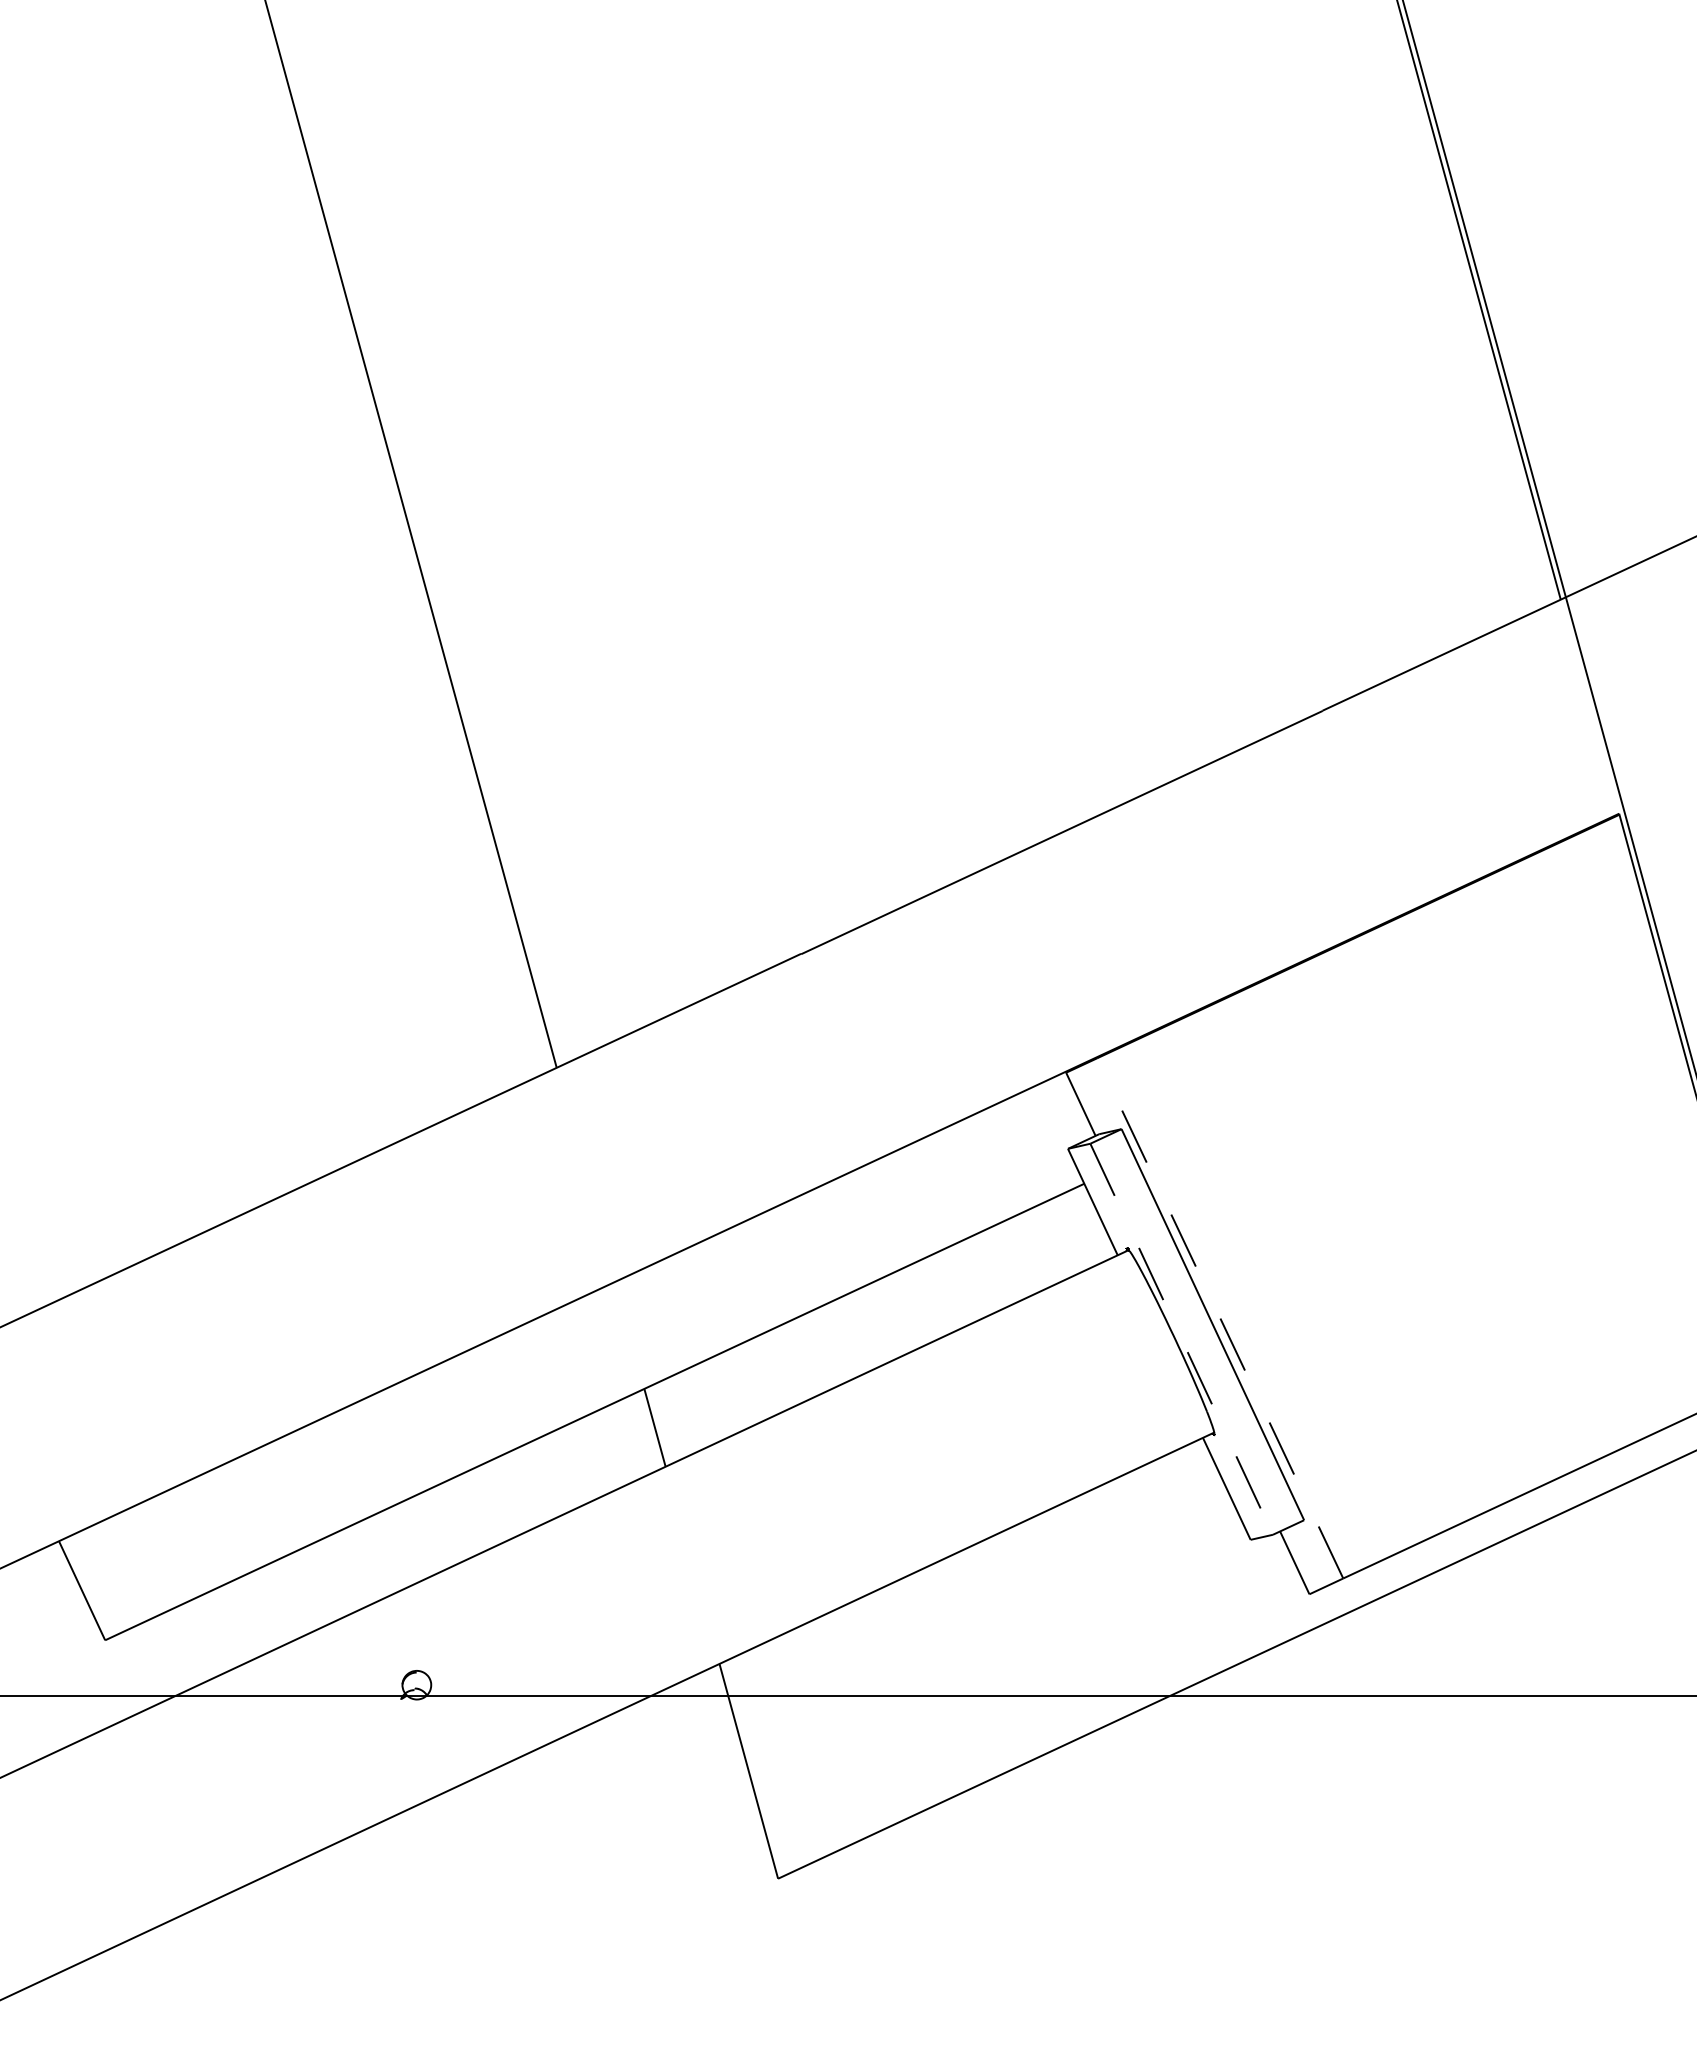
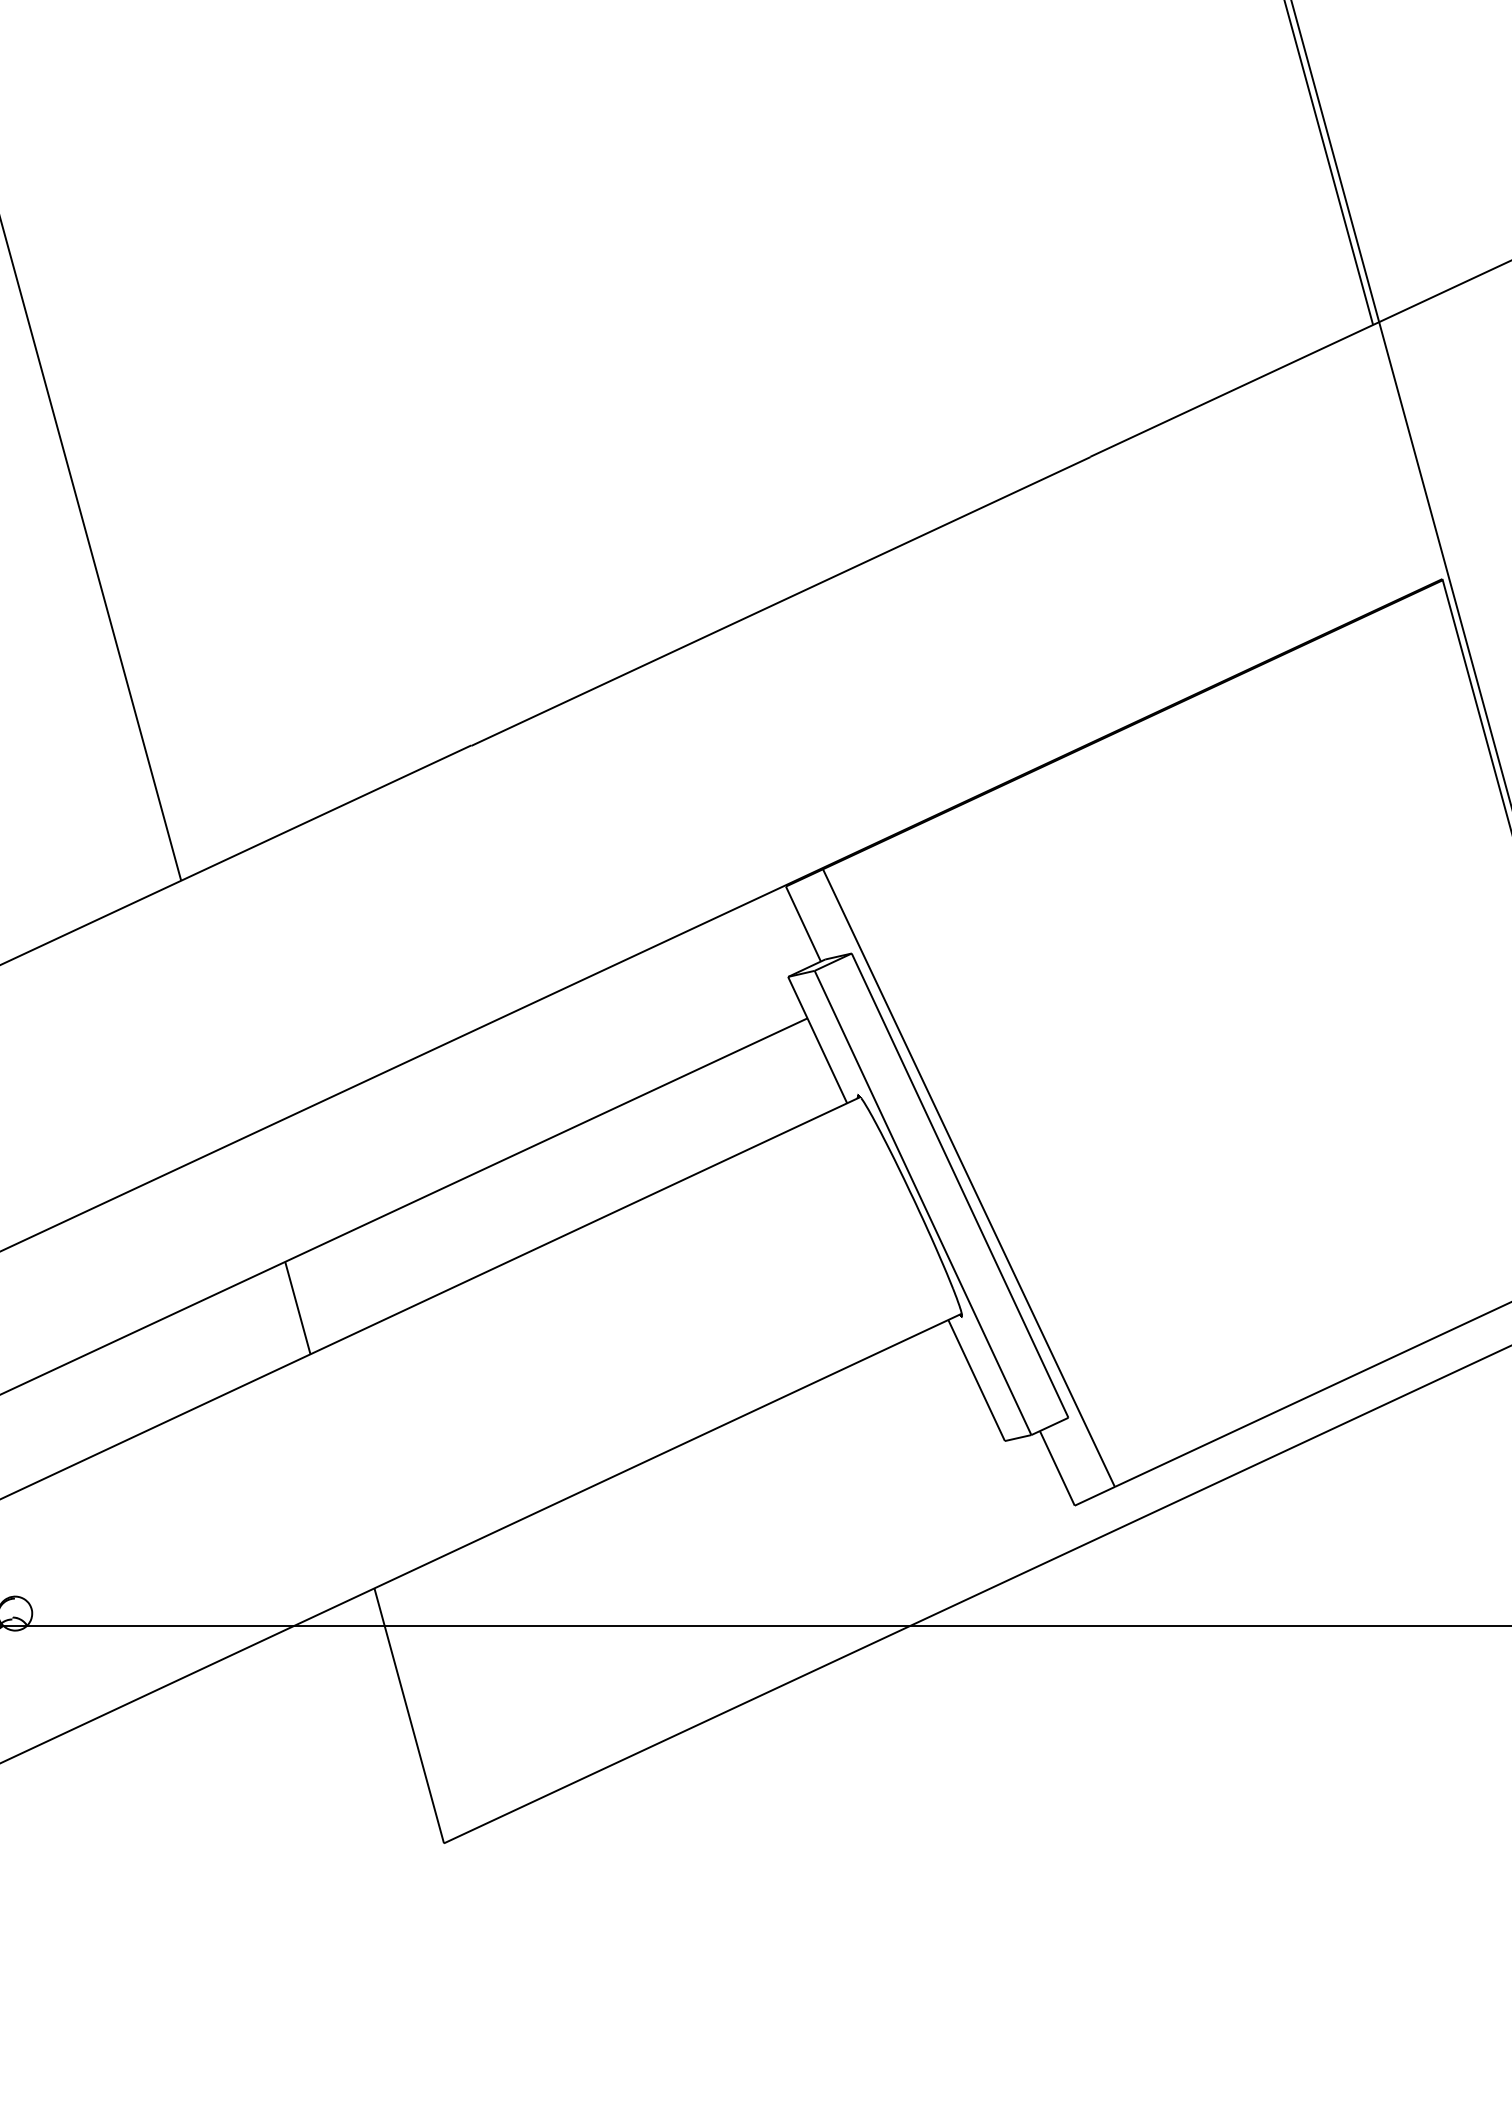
line: (1220, 1318) -> (969, 1178), dashed -> solid
line: (1181, 1339) -> (922, 1203), dashed -> solid

